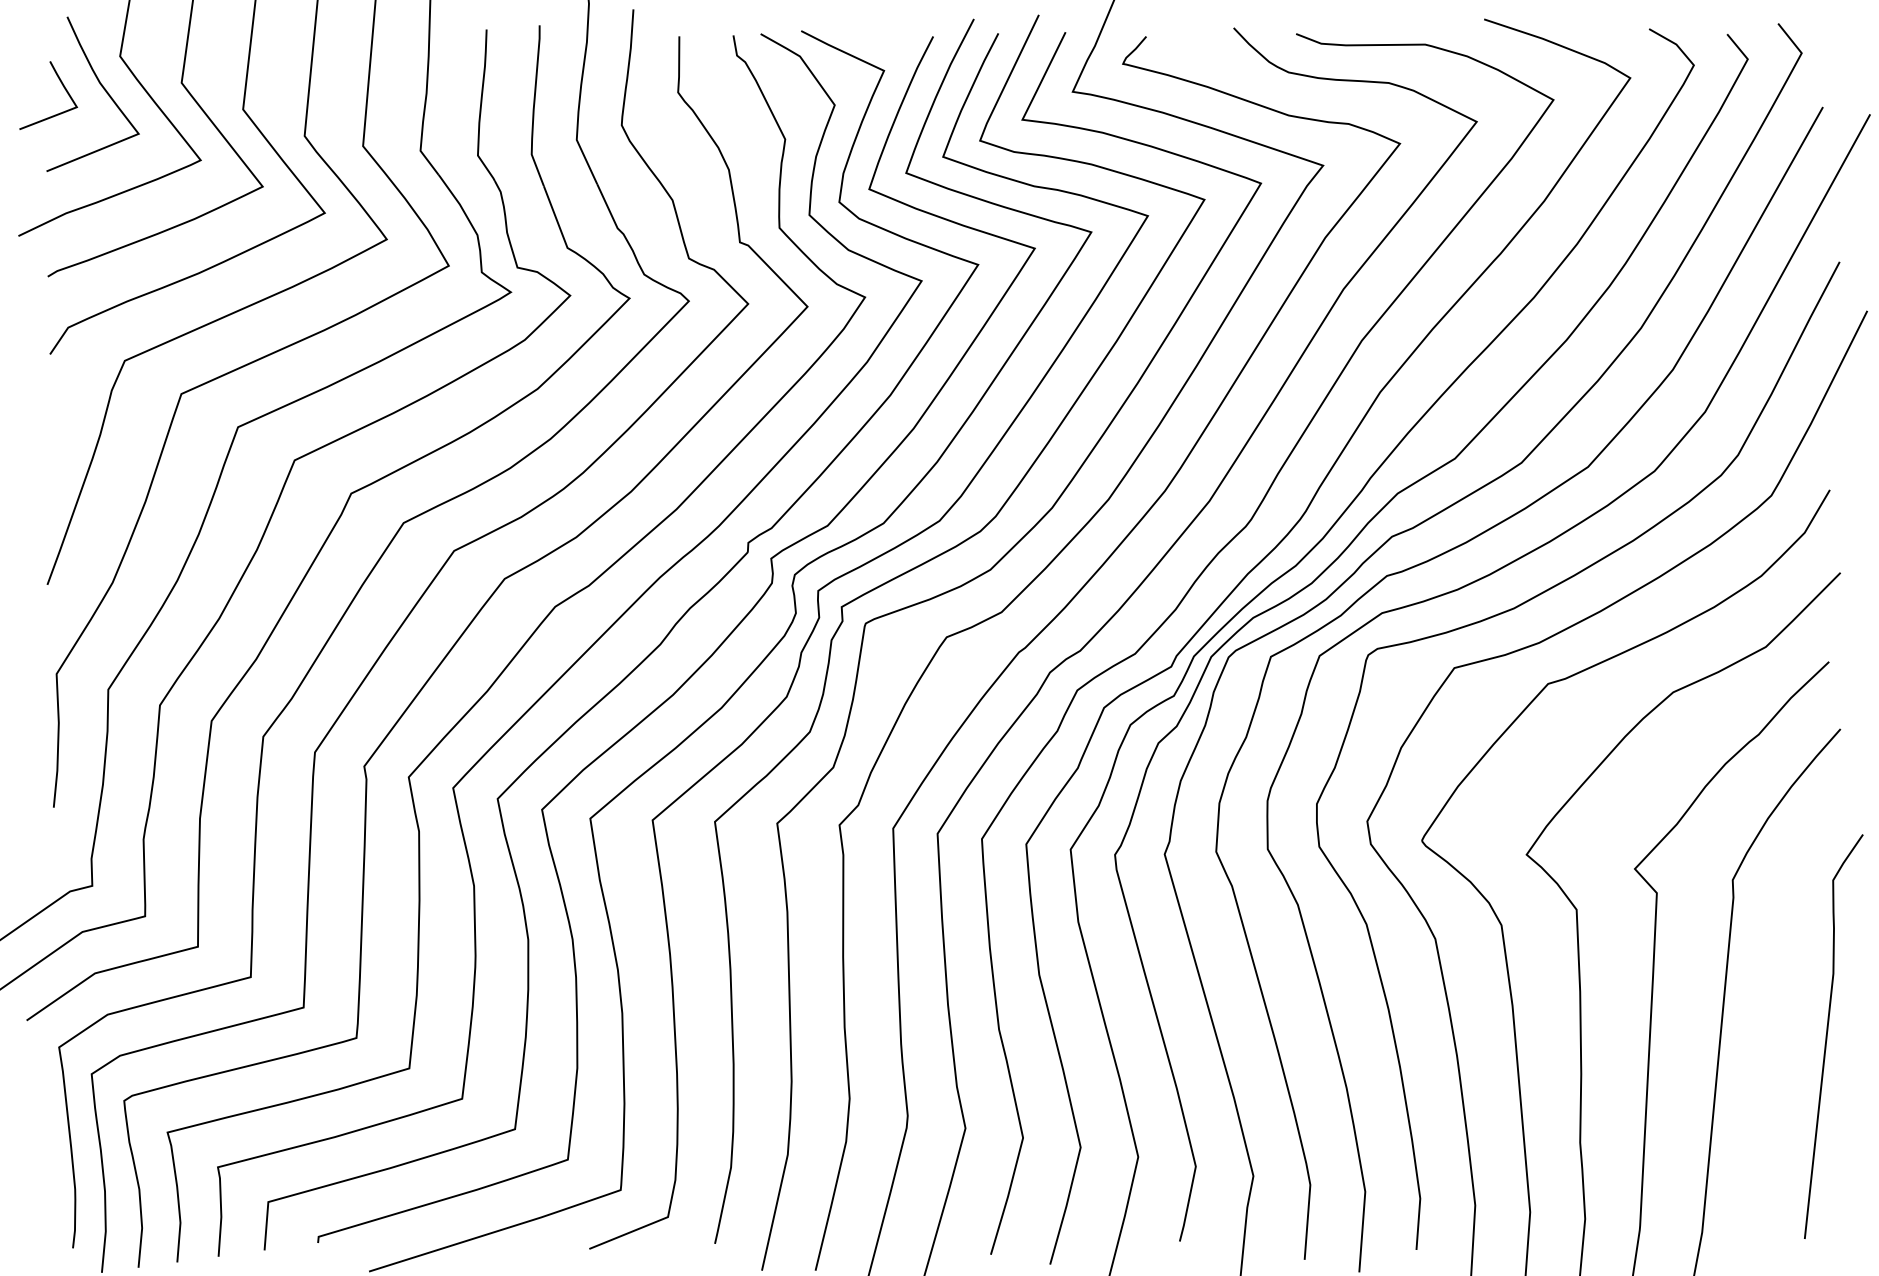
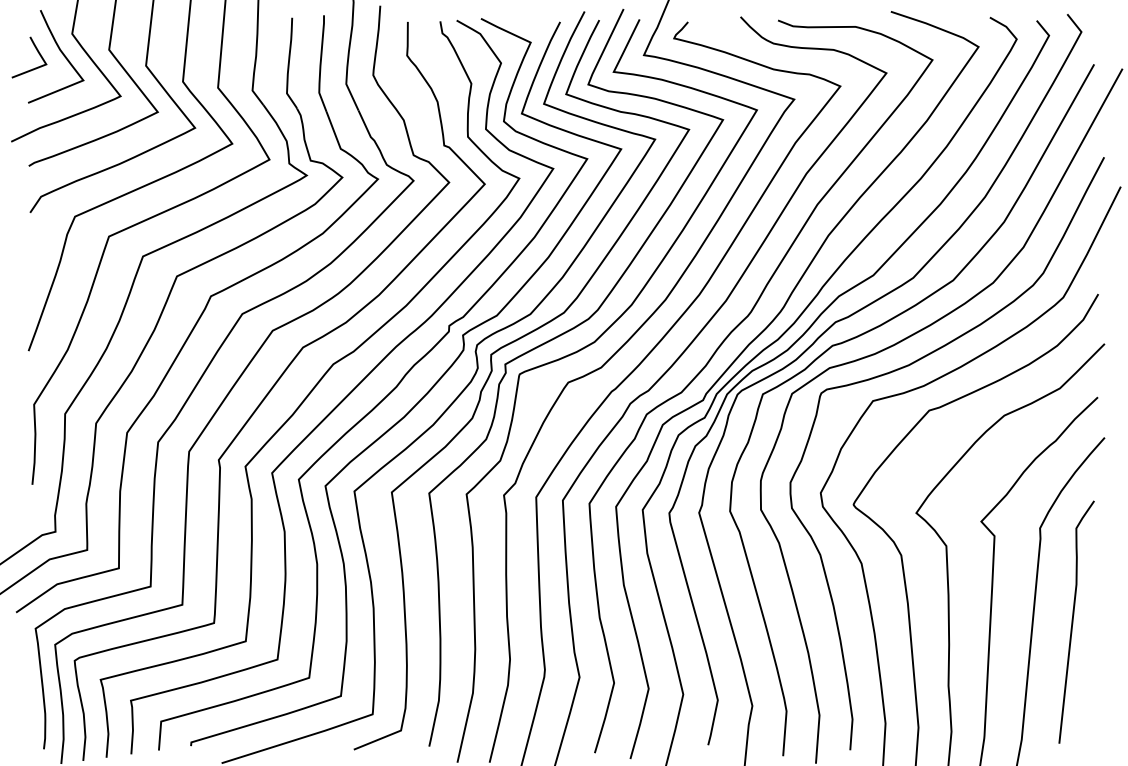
curve: (1828, 1035) -> (1073, 621), moved

